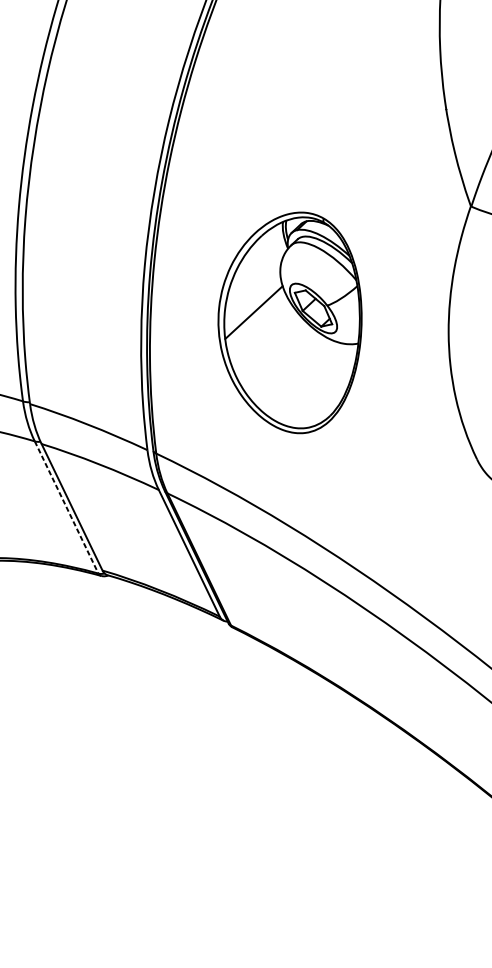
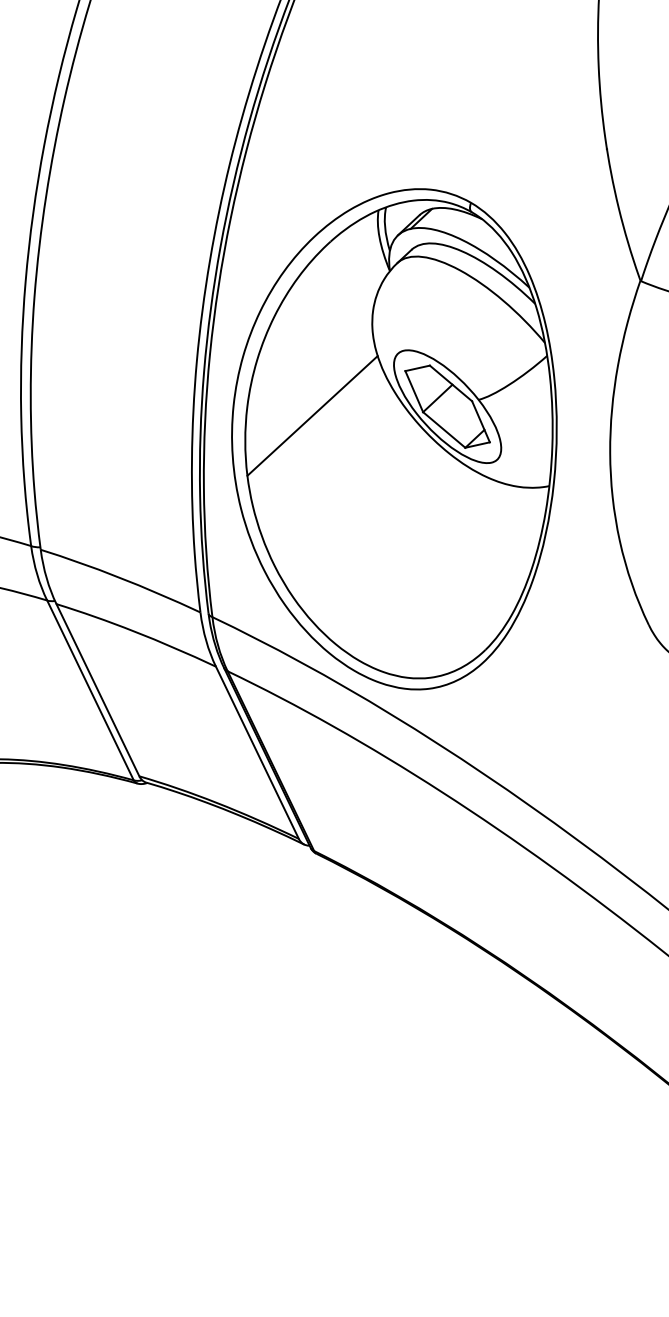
part: (290, 323) -> (394, 439), size x1.67
line: (66, 507) -> (90, 690), dashed -> solid

